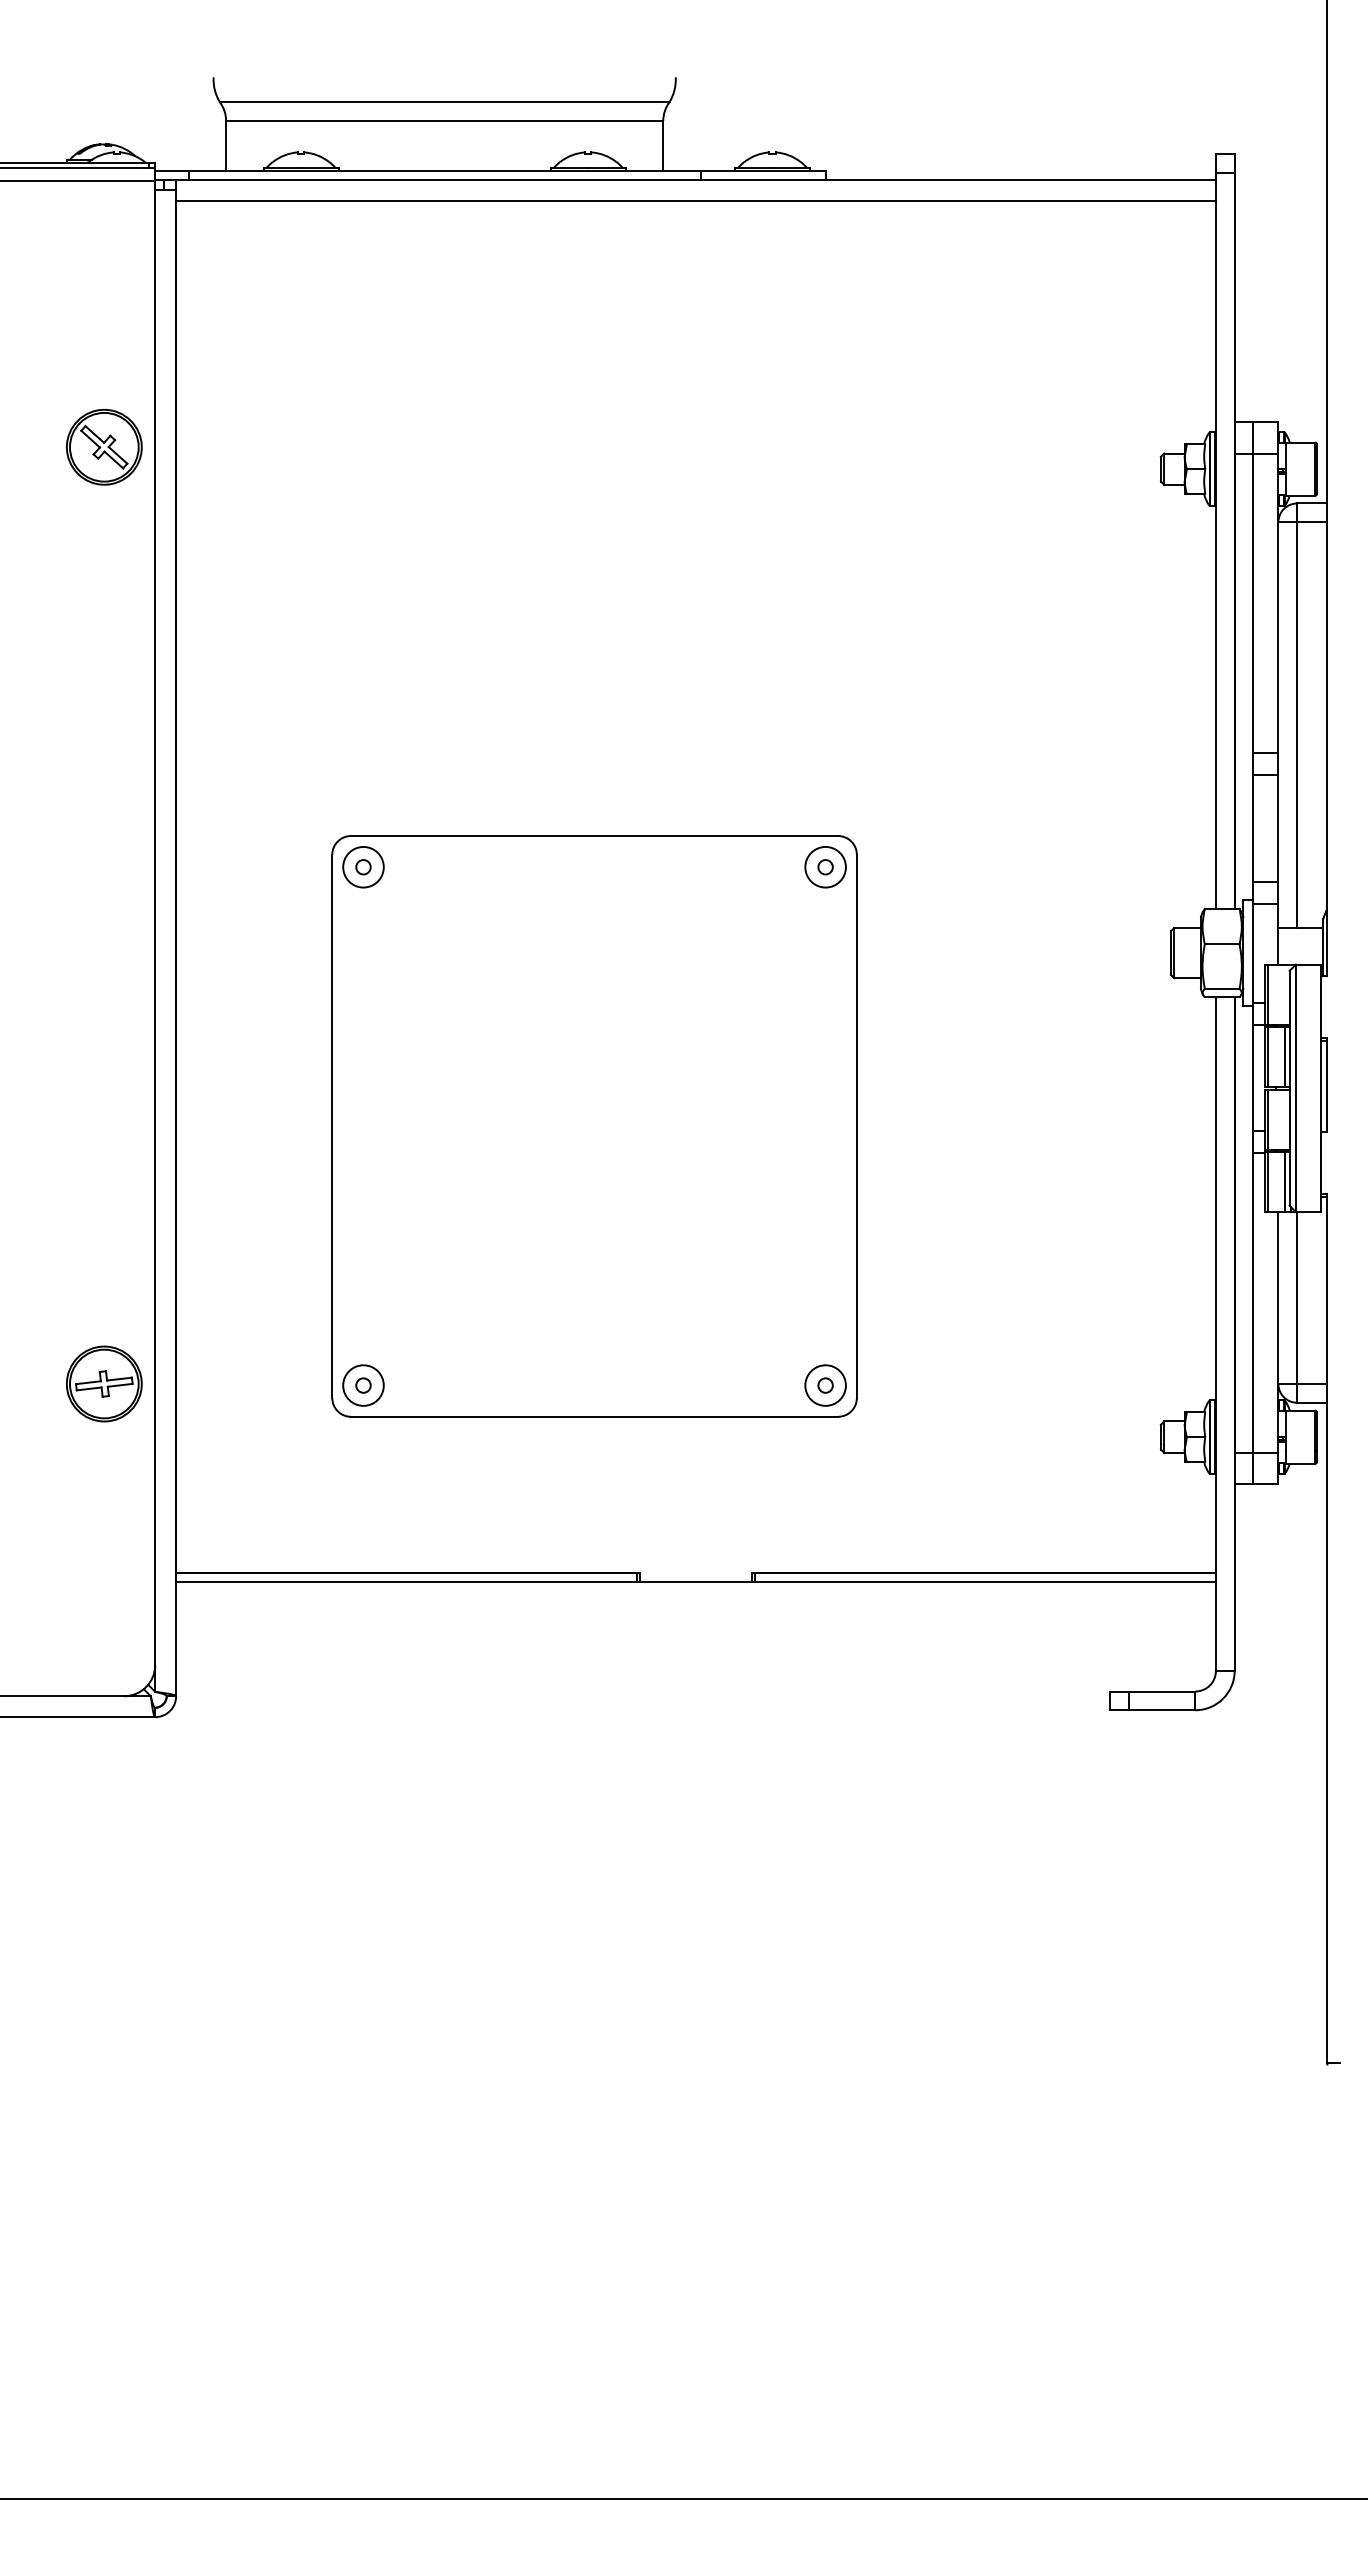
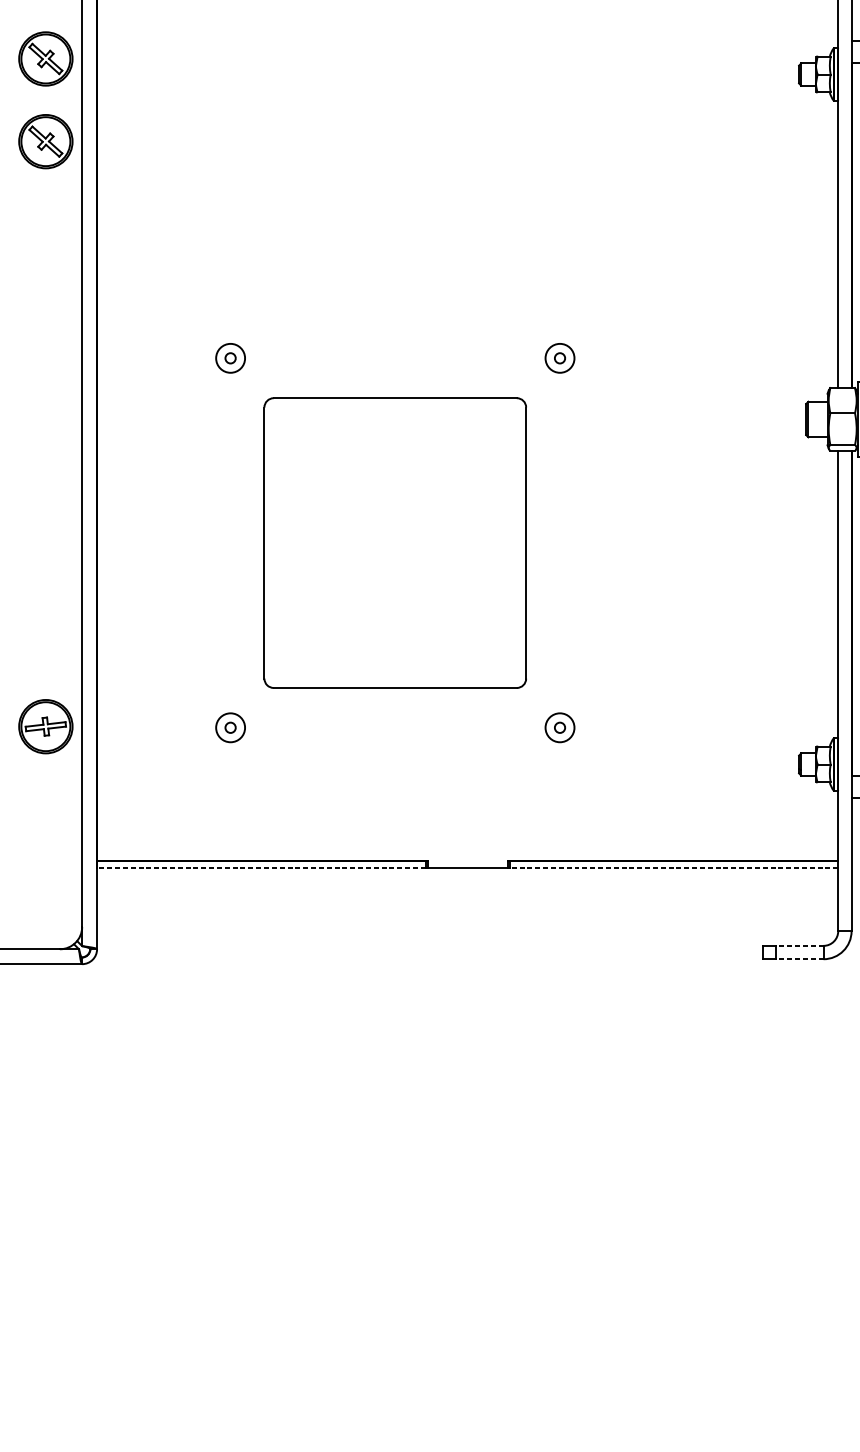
part: (104, 562) -> (46, 141), added
part: (594, 1126) -> (395, 543), size x0.7
line: (406, 1582) -> (261, 868), solid -> dashed
line: (985, 1582) -> (673, 868), solid -> dashed
line: (1161, 1691) -> (799, 945), solid -> dashed
line: (1161, 1710) -> (799, 959), solid -> dashed

